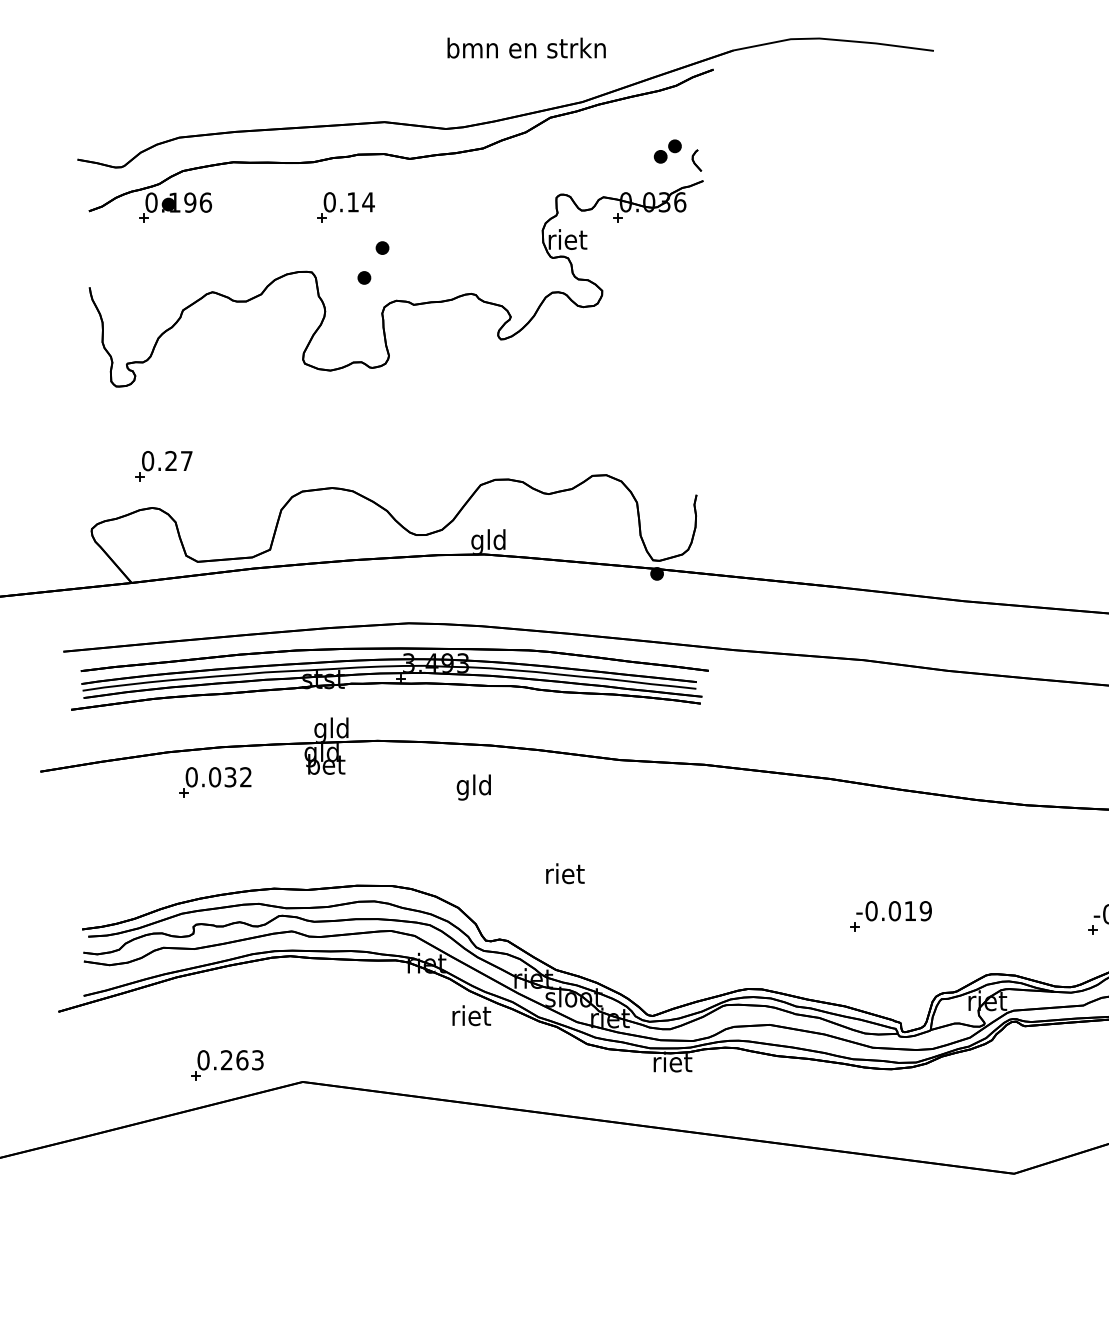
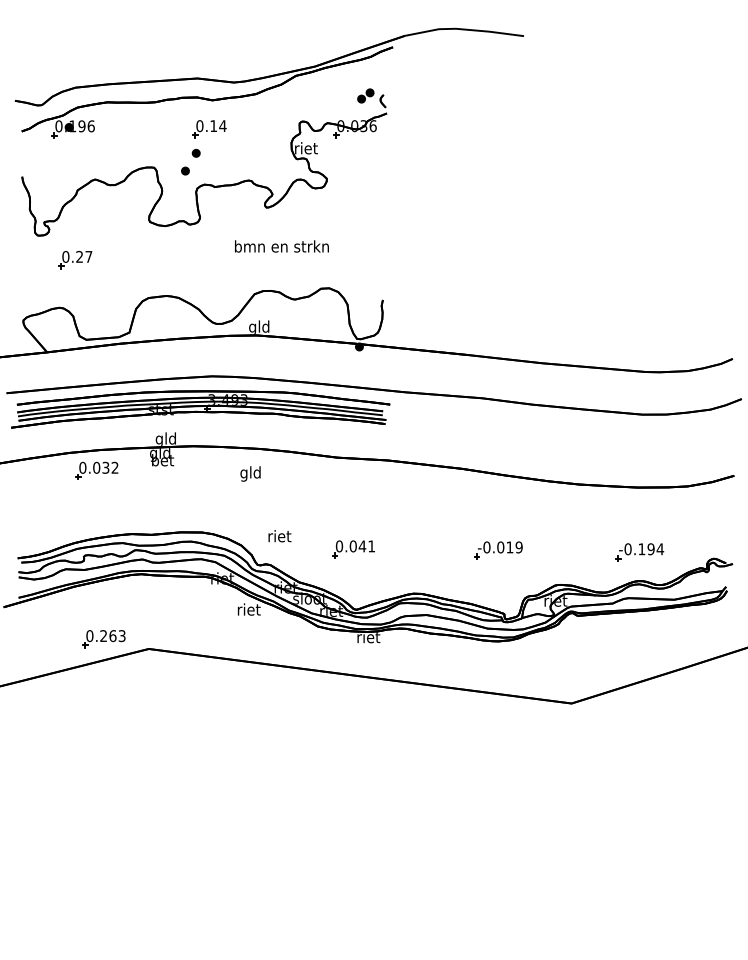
text: (525, 48) -> (281, 246), moved
part: (345, 207) -> (209, 129), moved
part: (164, 467) -> (75, 260), moved
text: (564, 874) -> (279, 536), moved
part: (647, 914) -> (353, 549), added

